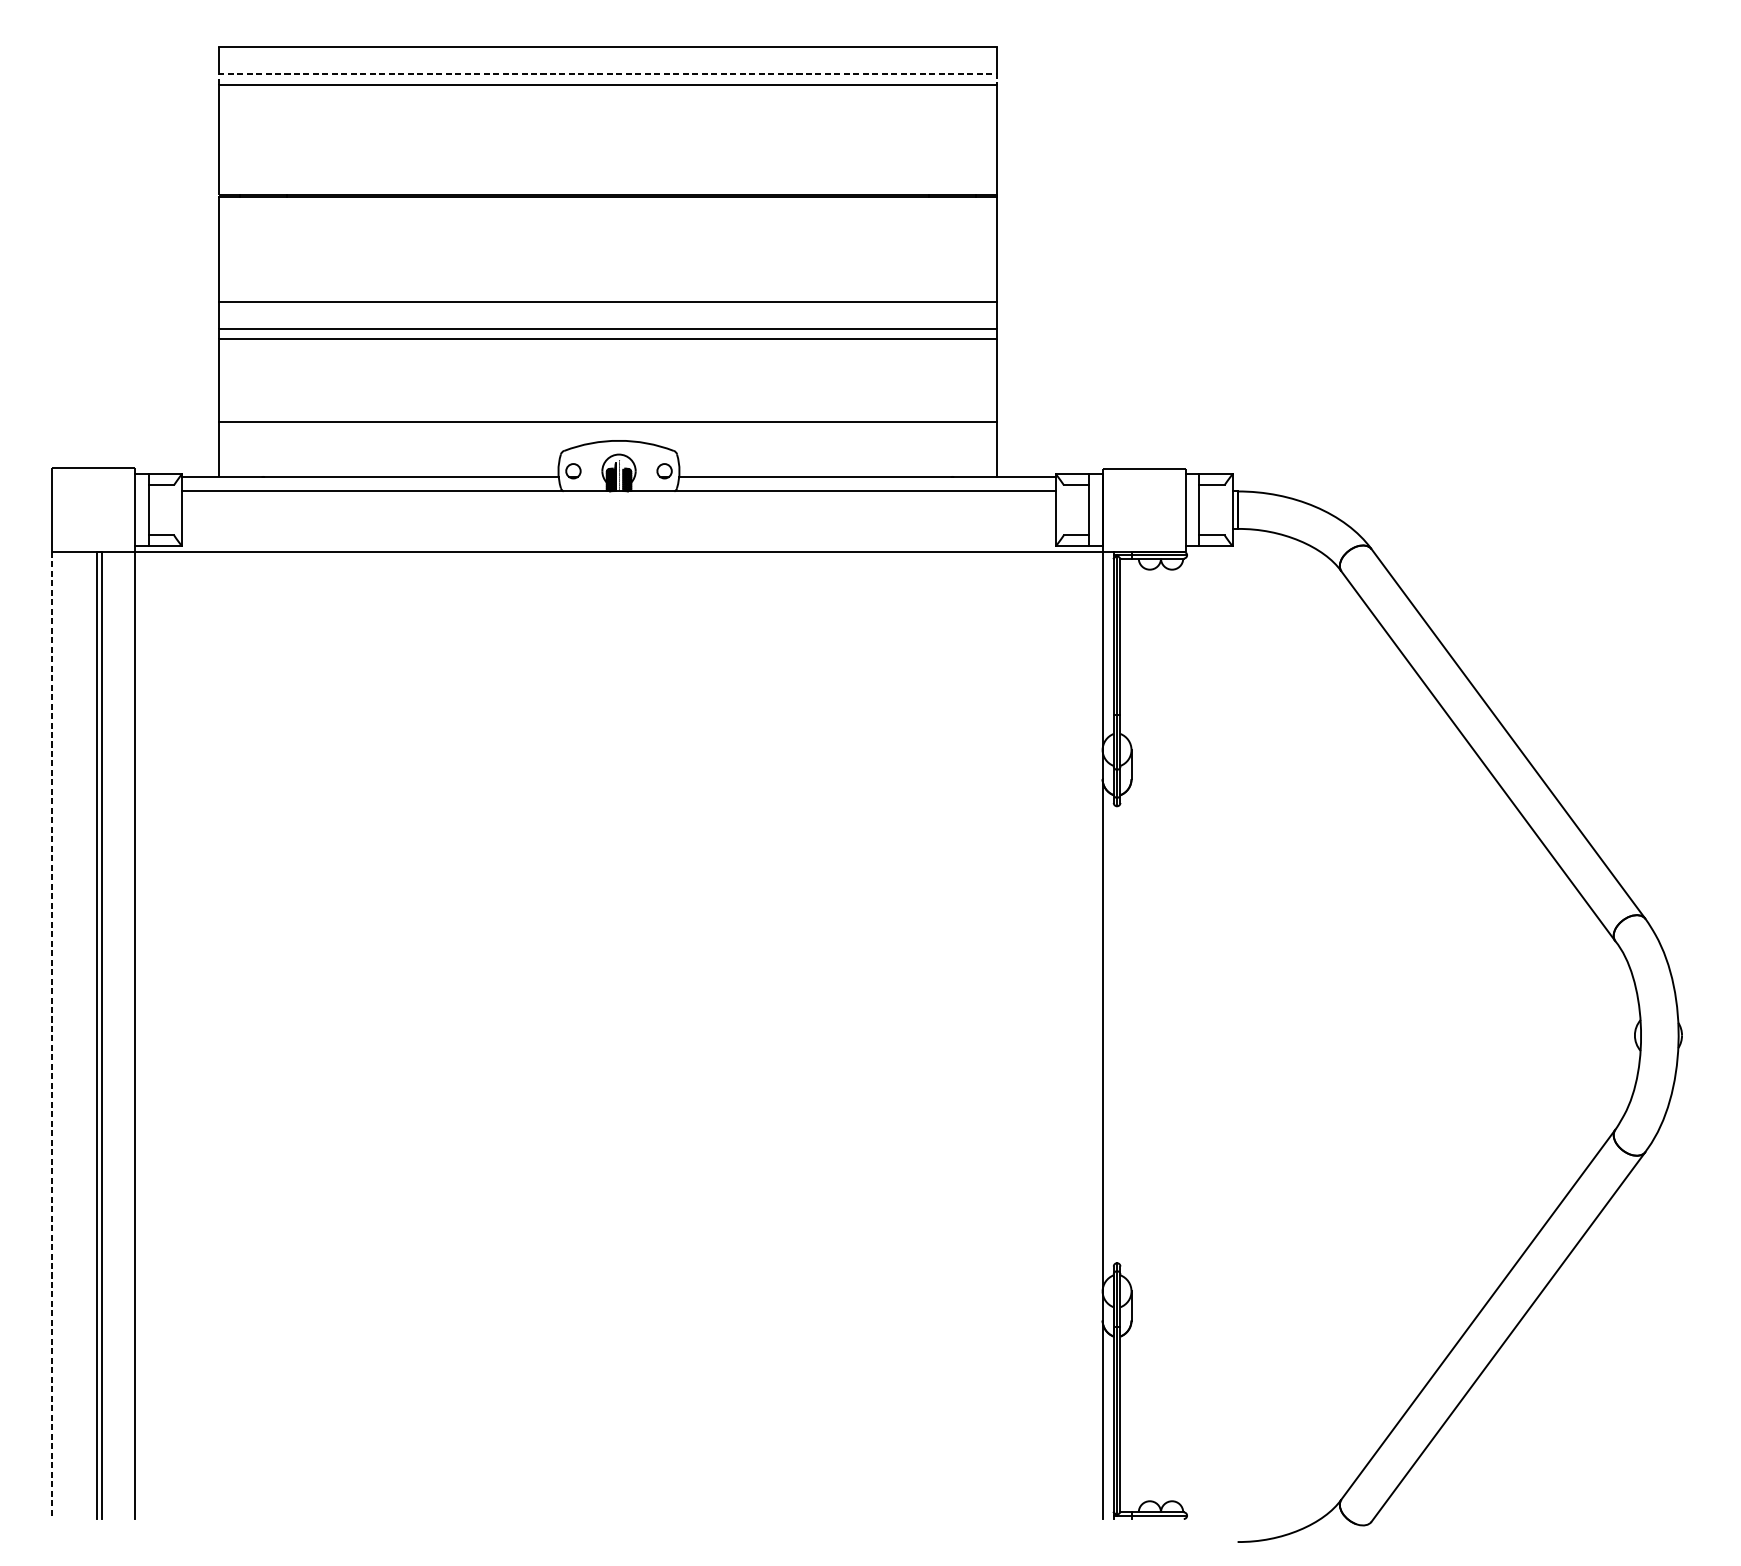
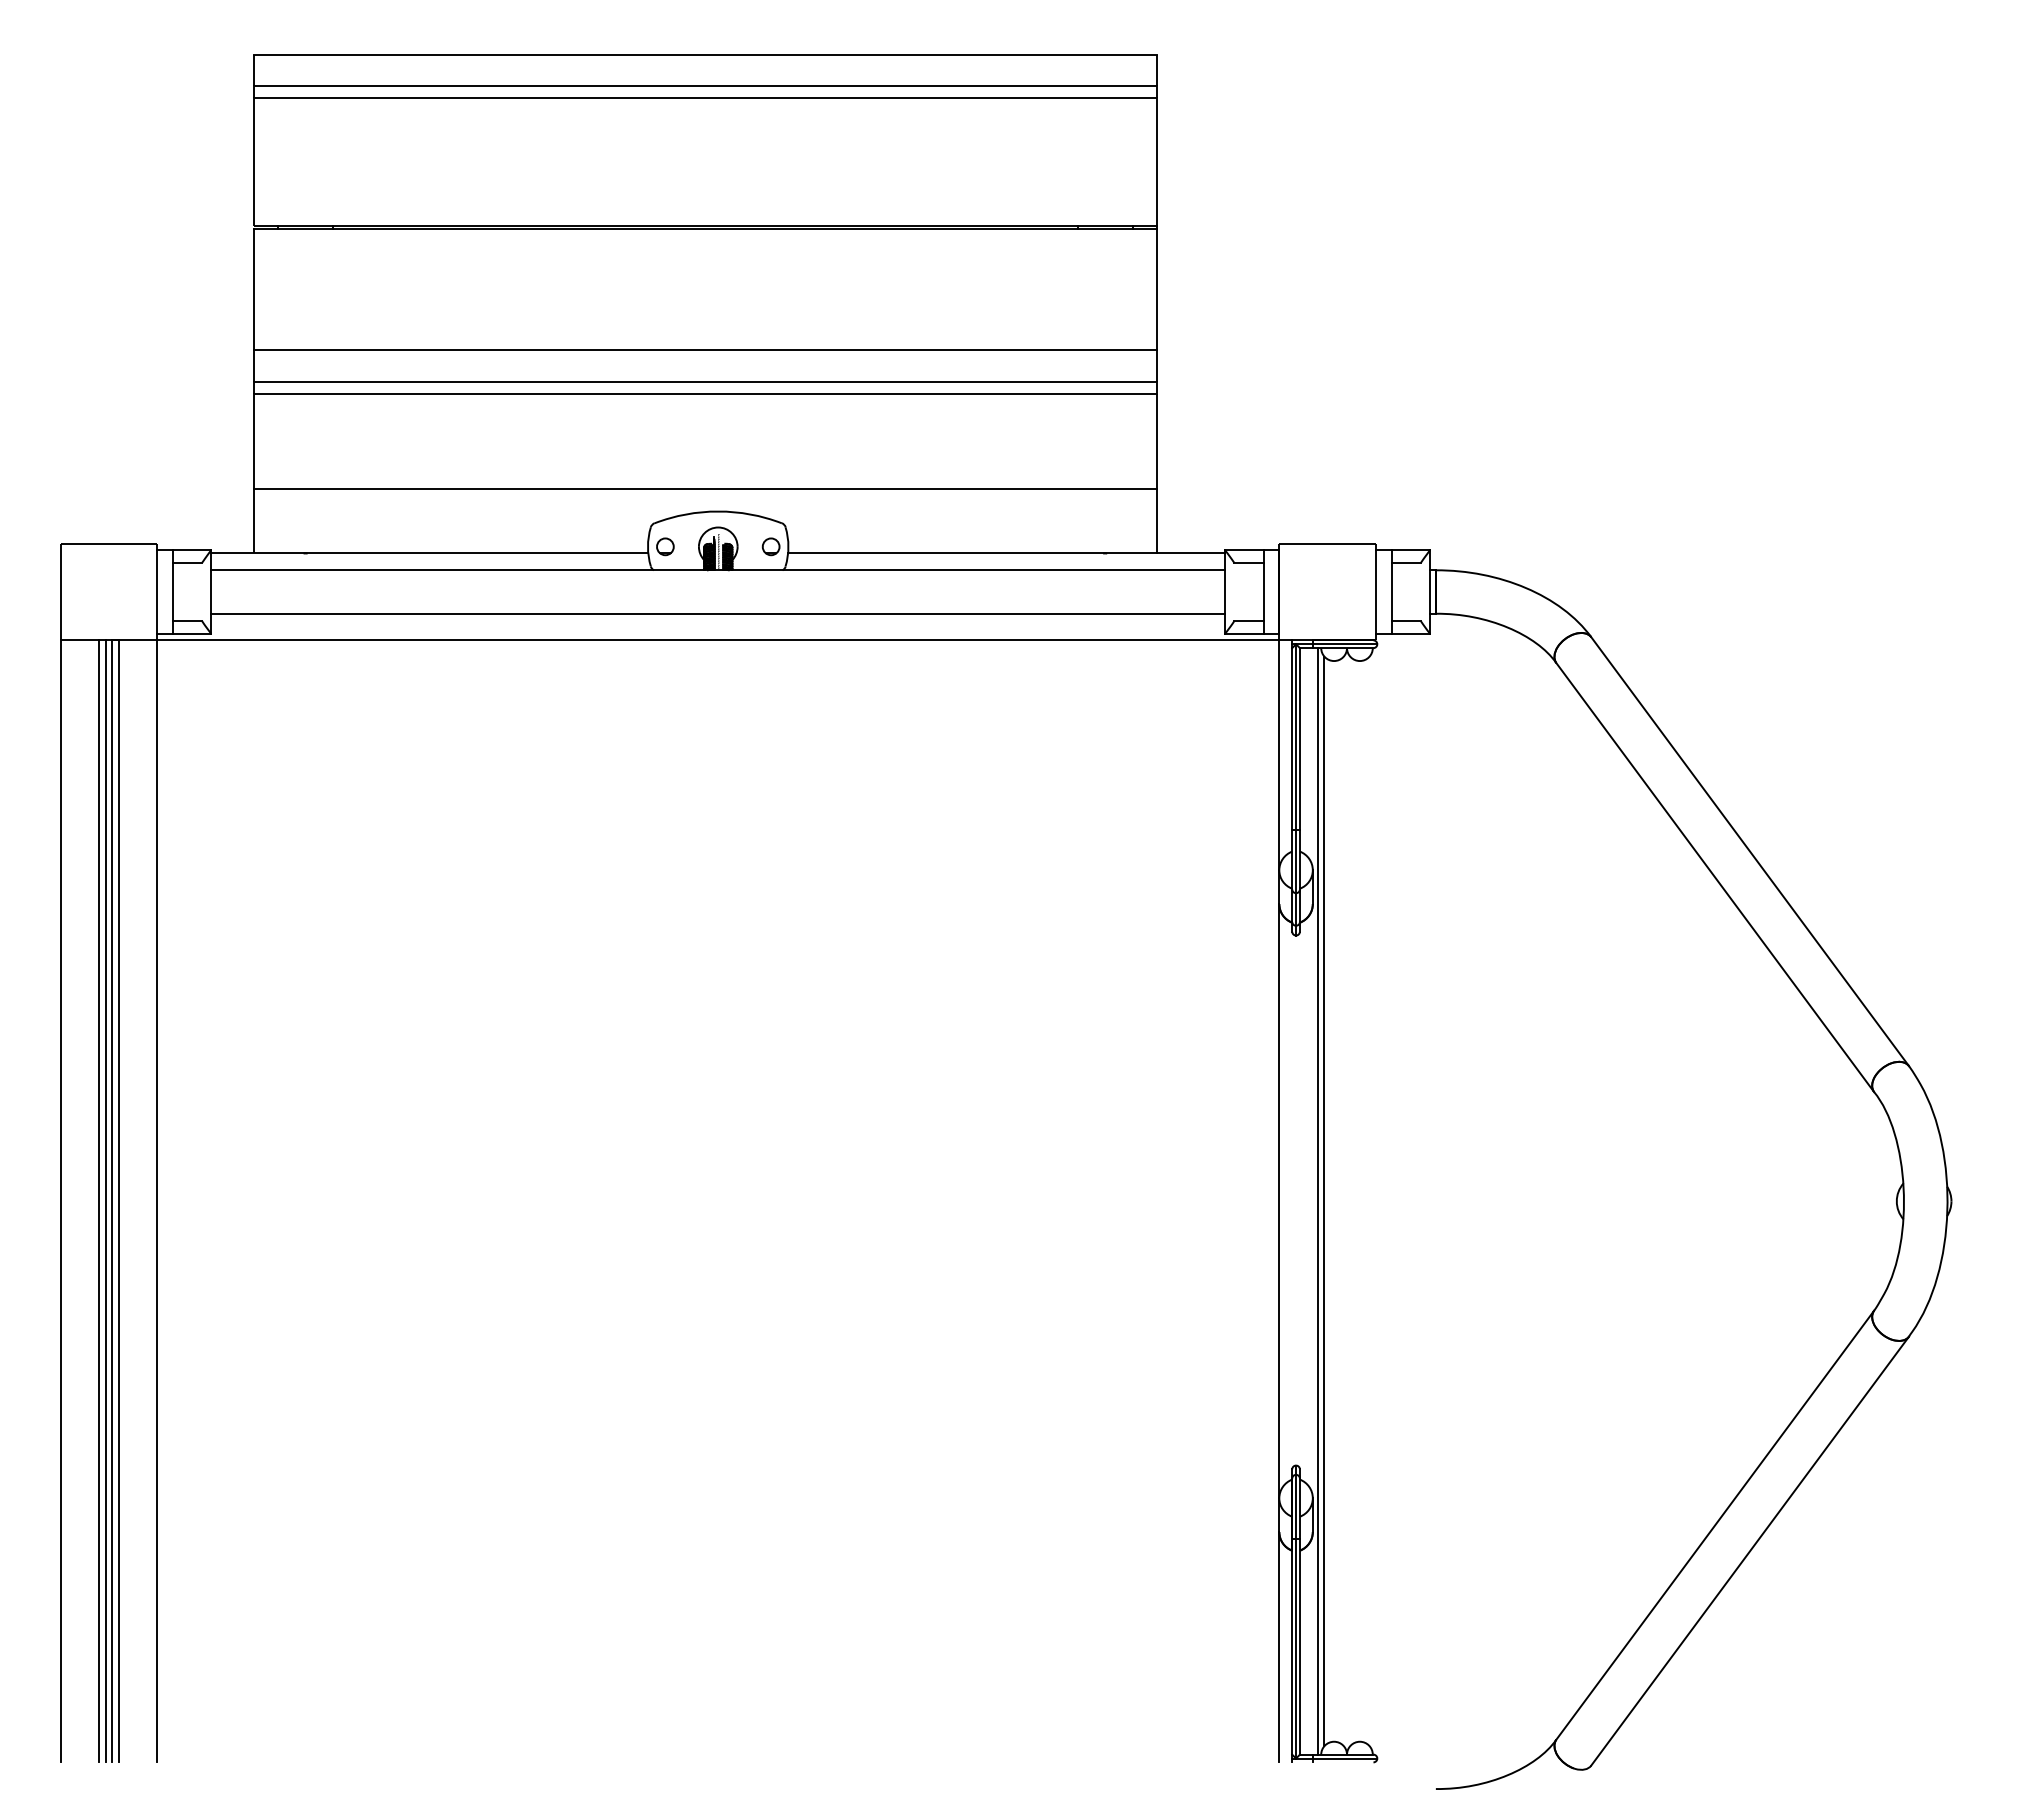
line: (608, 74) -> (705, 86), dashed -> solid
line: (618, 528) -> (717, 613), added
line: (52, 1035) -> (60, 1201), dashed -> solid
line: (85, 1035) -> (99, 1201), added
line: (90, 1035) -> (105, 1201), added
line: (1136, 1035) -> (1318, 1201), added
line: (1141, 1035) -> (1324, 1201), added

